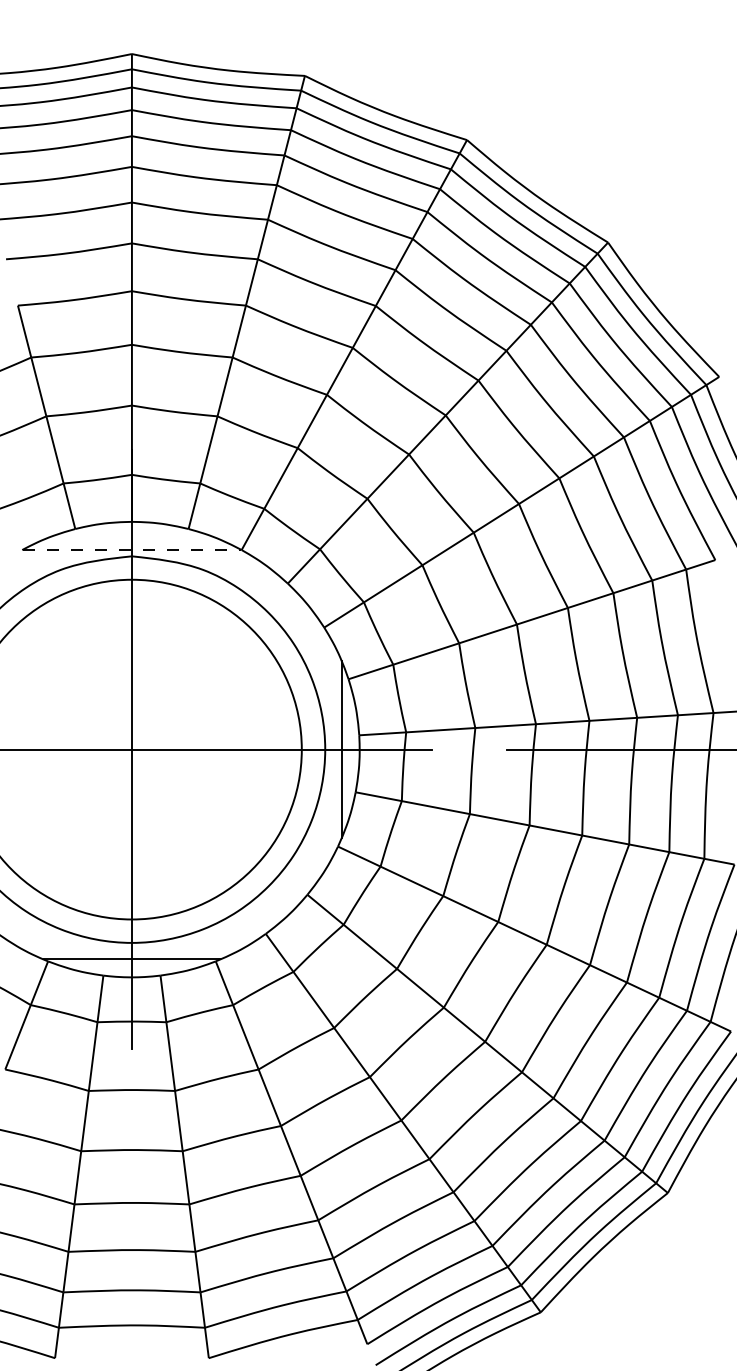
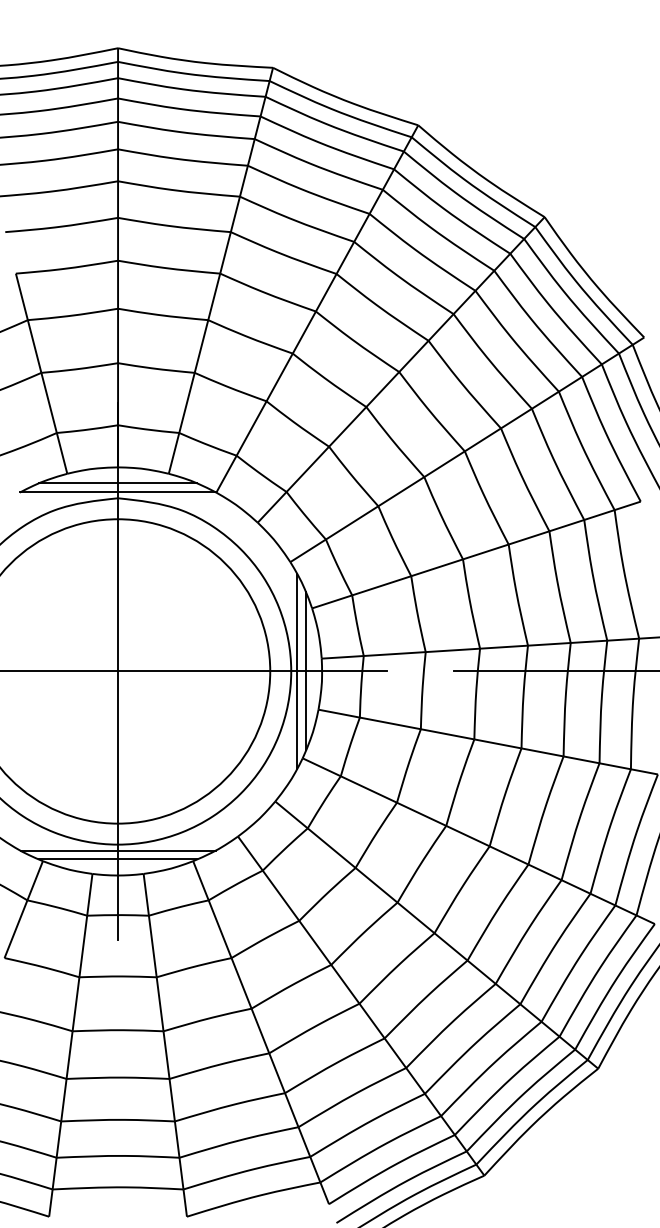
line: (131, 539) -> (117, 483), added
line: (132, 549) -> (118, 492), dashed -> solid
line: (332, 749) -> (297, 671), added
line: (131, 949) -> (117, 850), added

